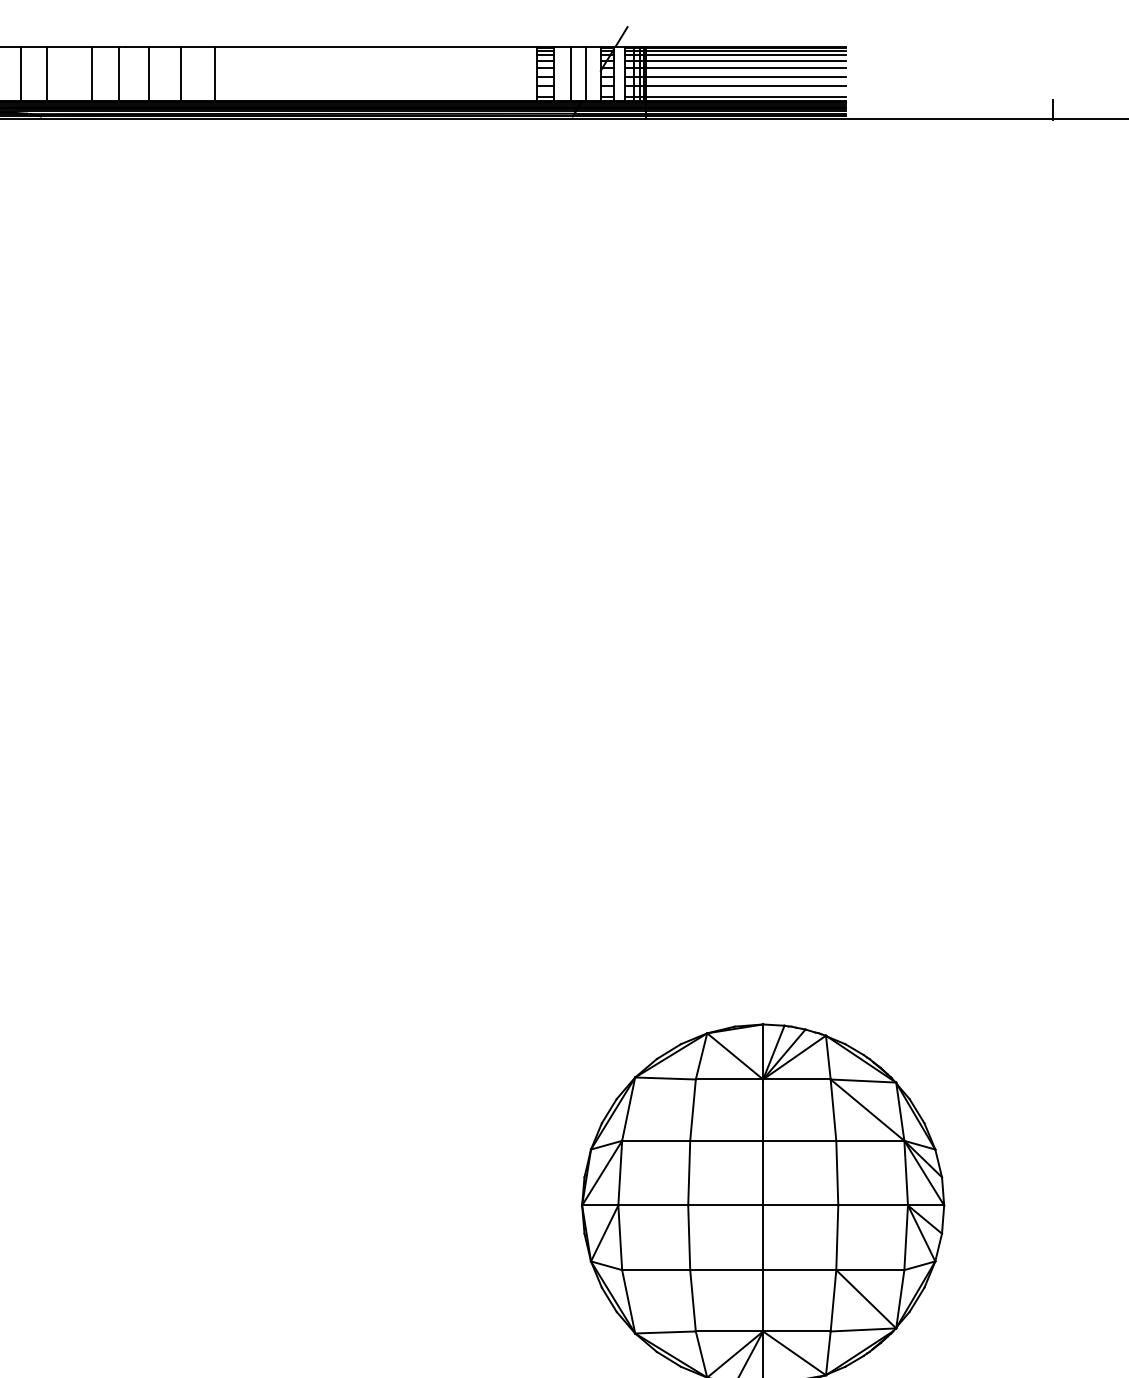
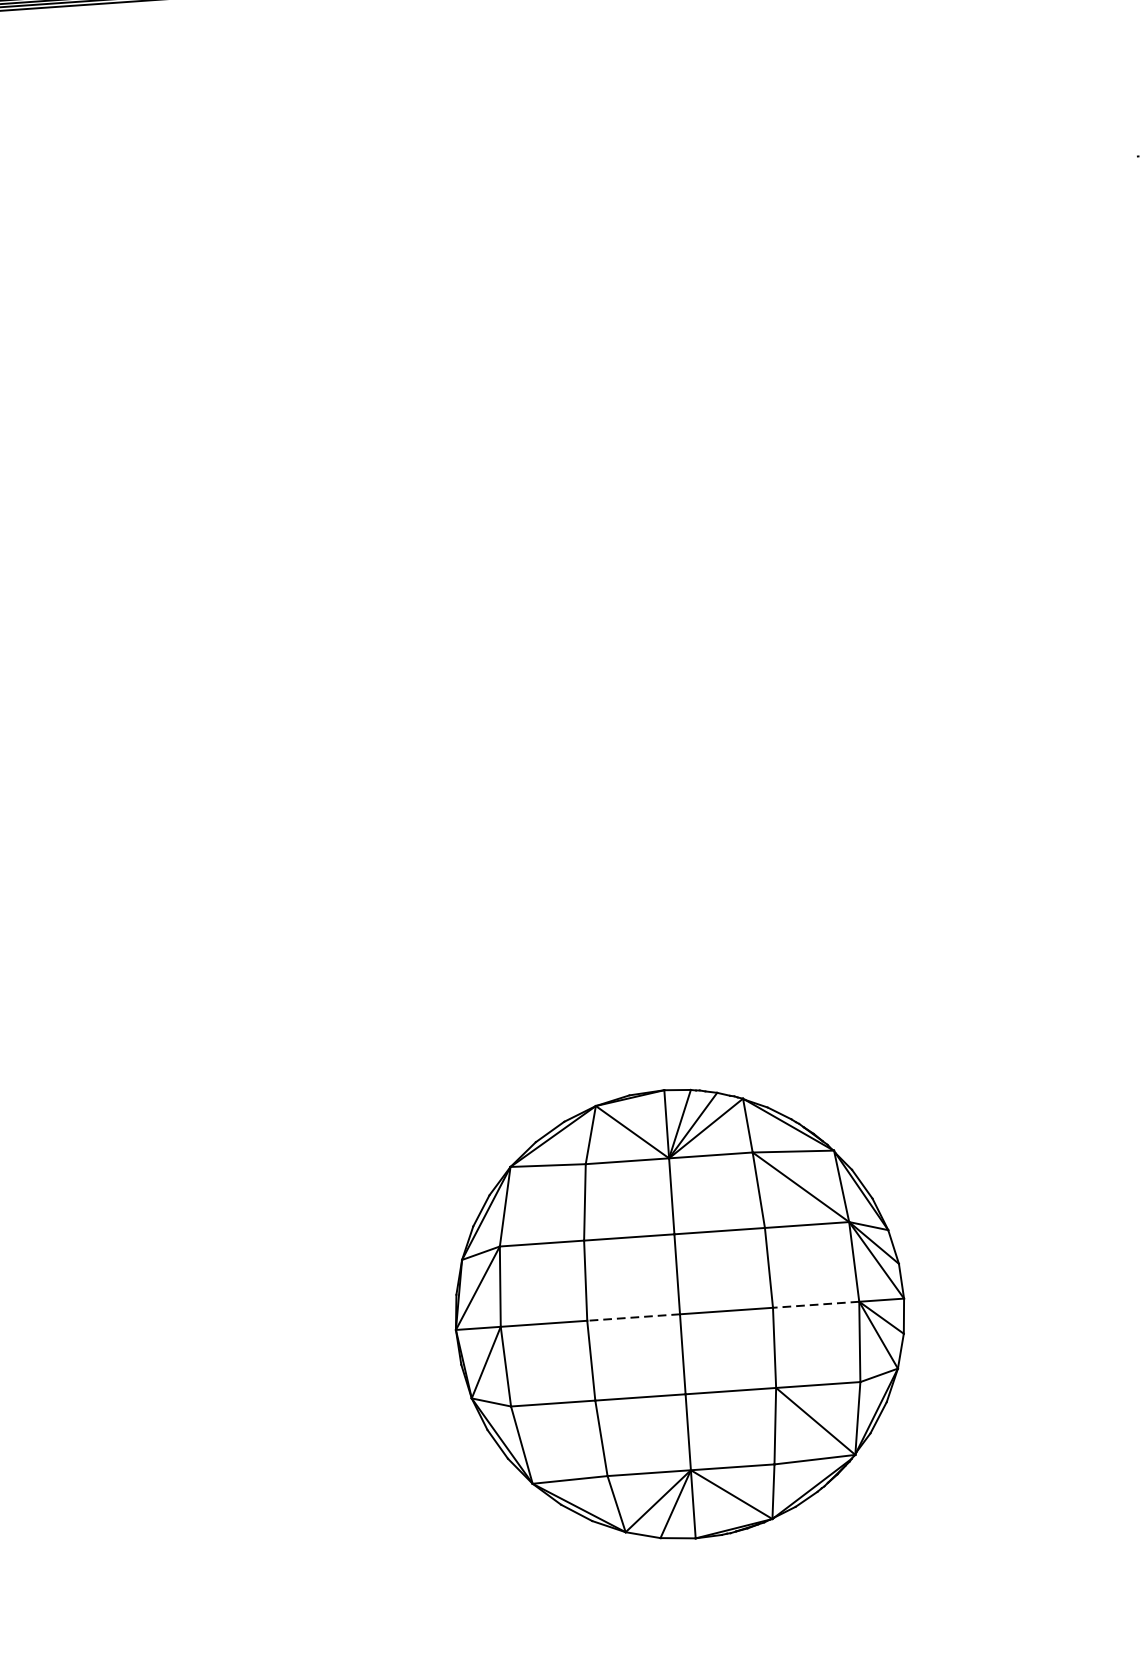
line: (725, 1205) -> (633, 1317), solid -> dashed
line: (873, 1205) -> (816, 1304), solid -> dashed

